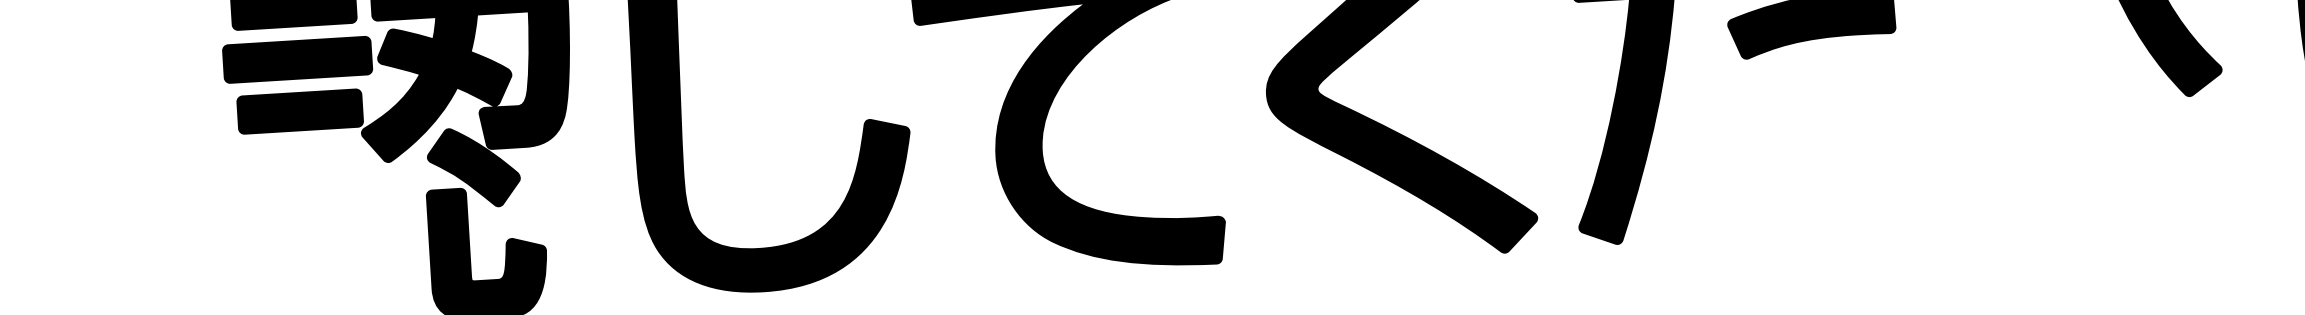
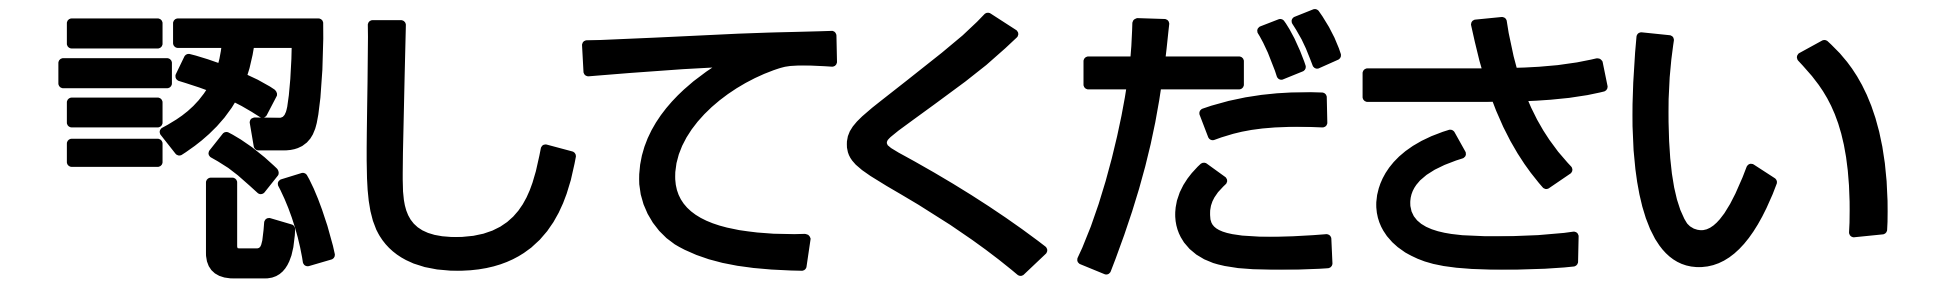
part: (2101, 163) -> (1476, 235), added
fill: (303, 164) -> (114, 152), added
part: (1808, 183) -> (1253, 236), added
fill: (559, 237) -> (305, 219), added

